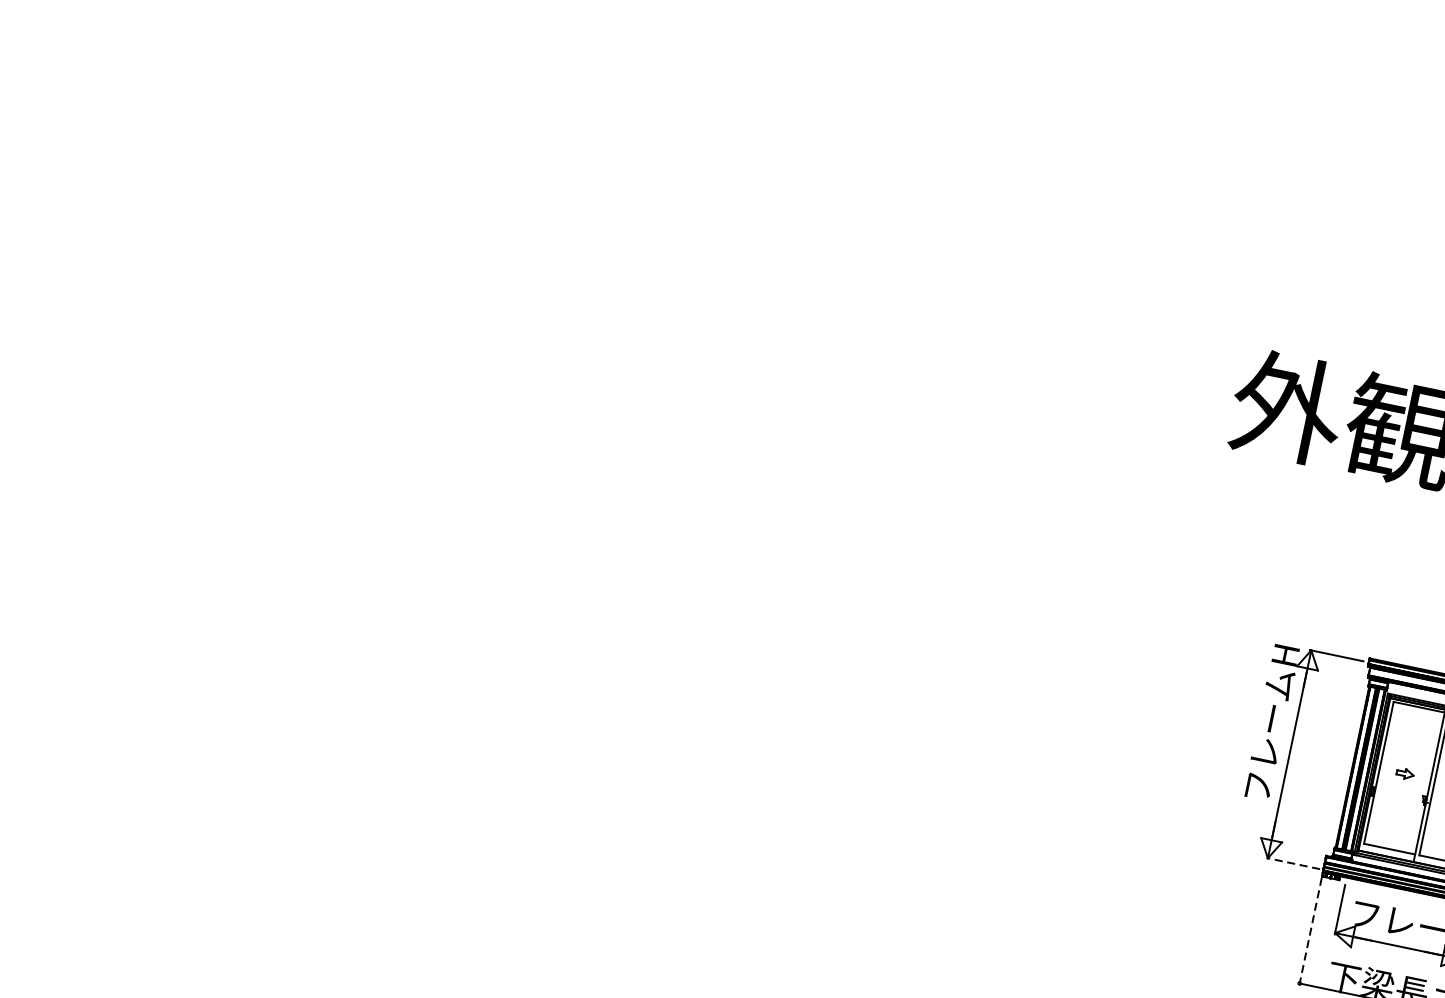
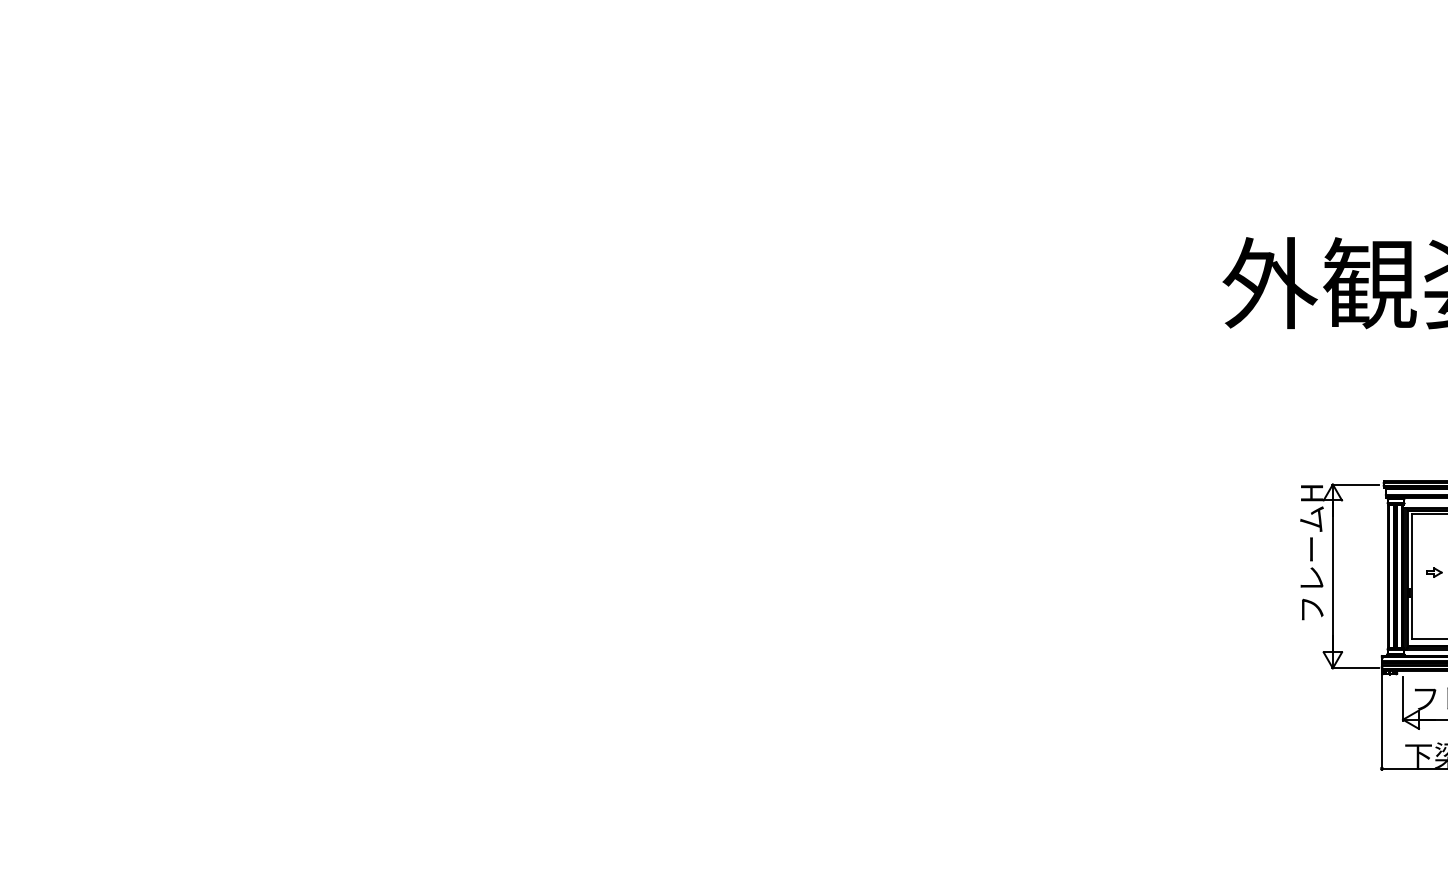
line: (1293, 863) -> (1355, 668), dashed -> solid
line: (1309, 932) -> (1381, 723), dashed -> solid

